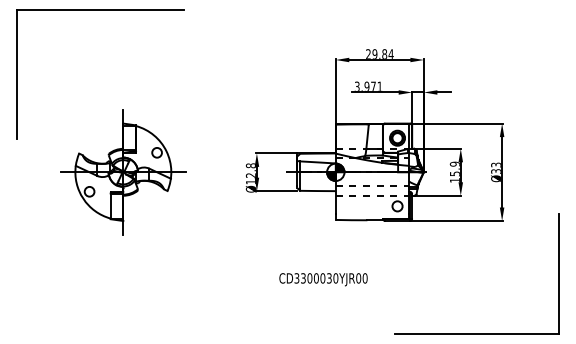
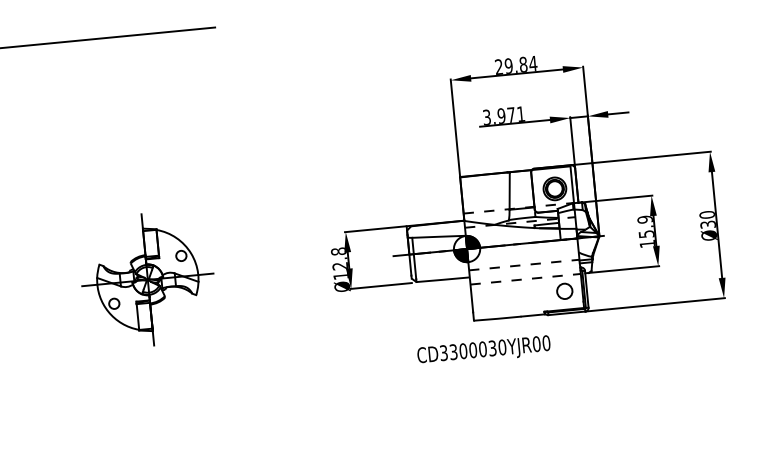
text: (495, 164) -> (705, 214), Ø33 -> Ø30
part: (123, 172) -> (148, 280), size x0.7
text: (323, 279) -> (484, 350), moved

